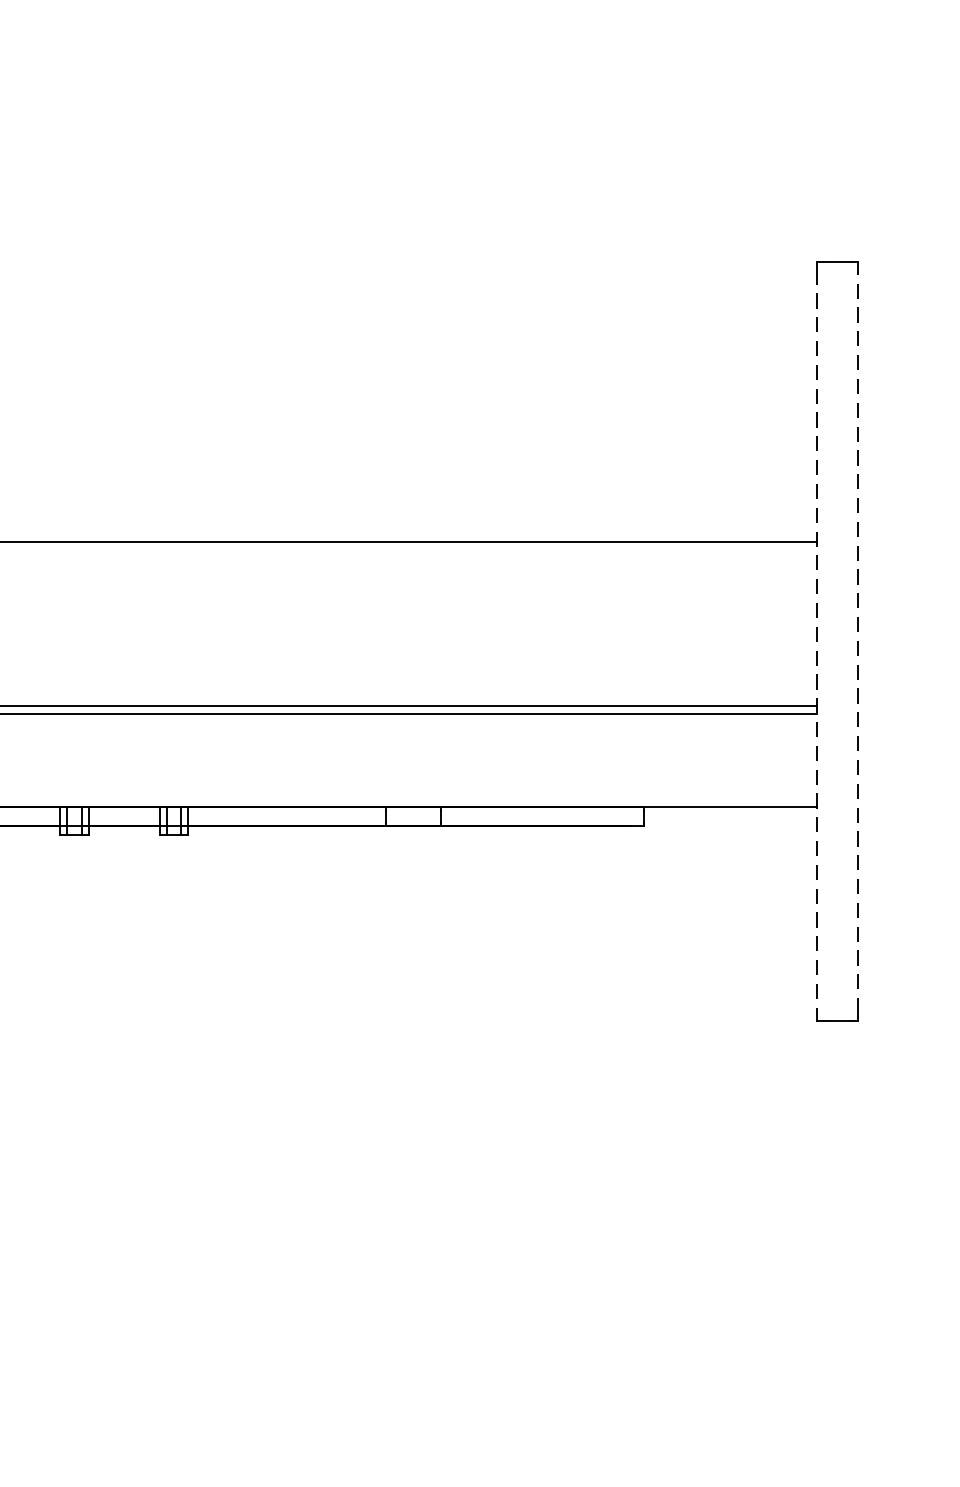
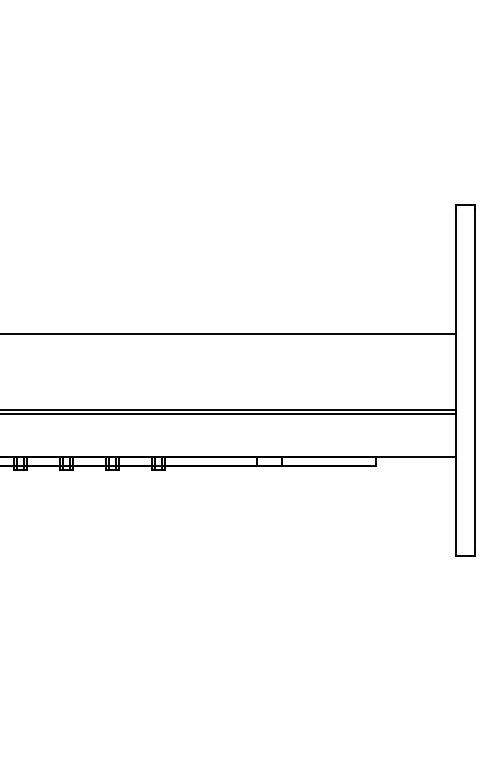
line: (816, 641) -> (455, 380), dashed -> solid
line: (857, 641) -> (474, 380), dashed -> solid

